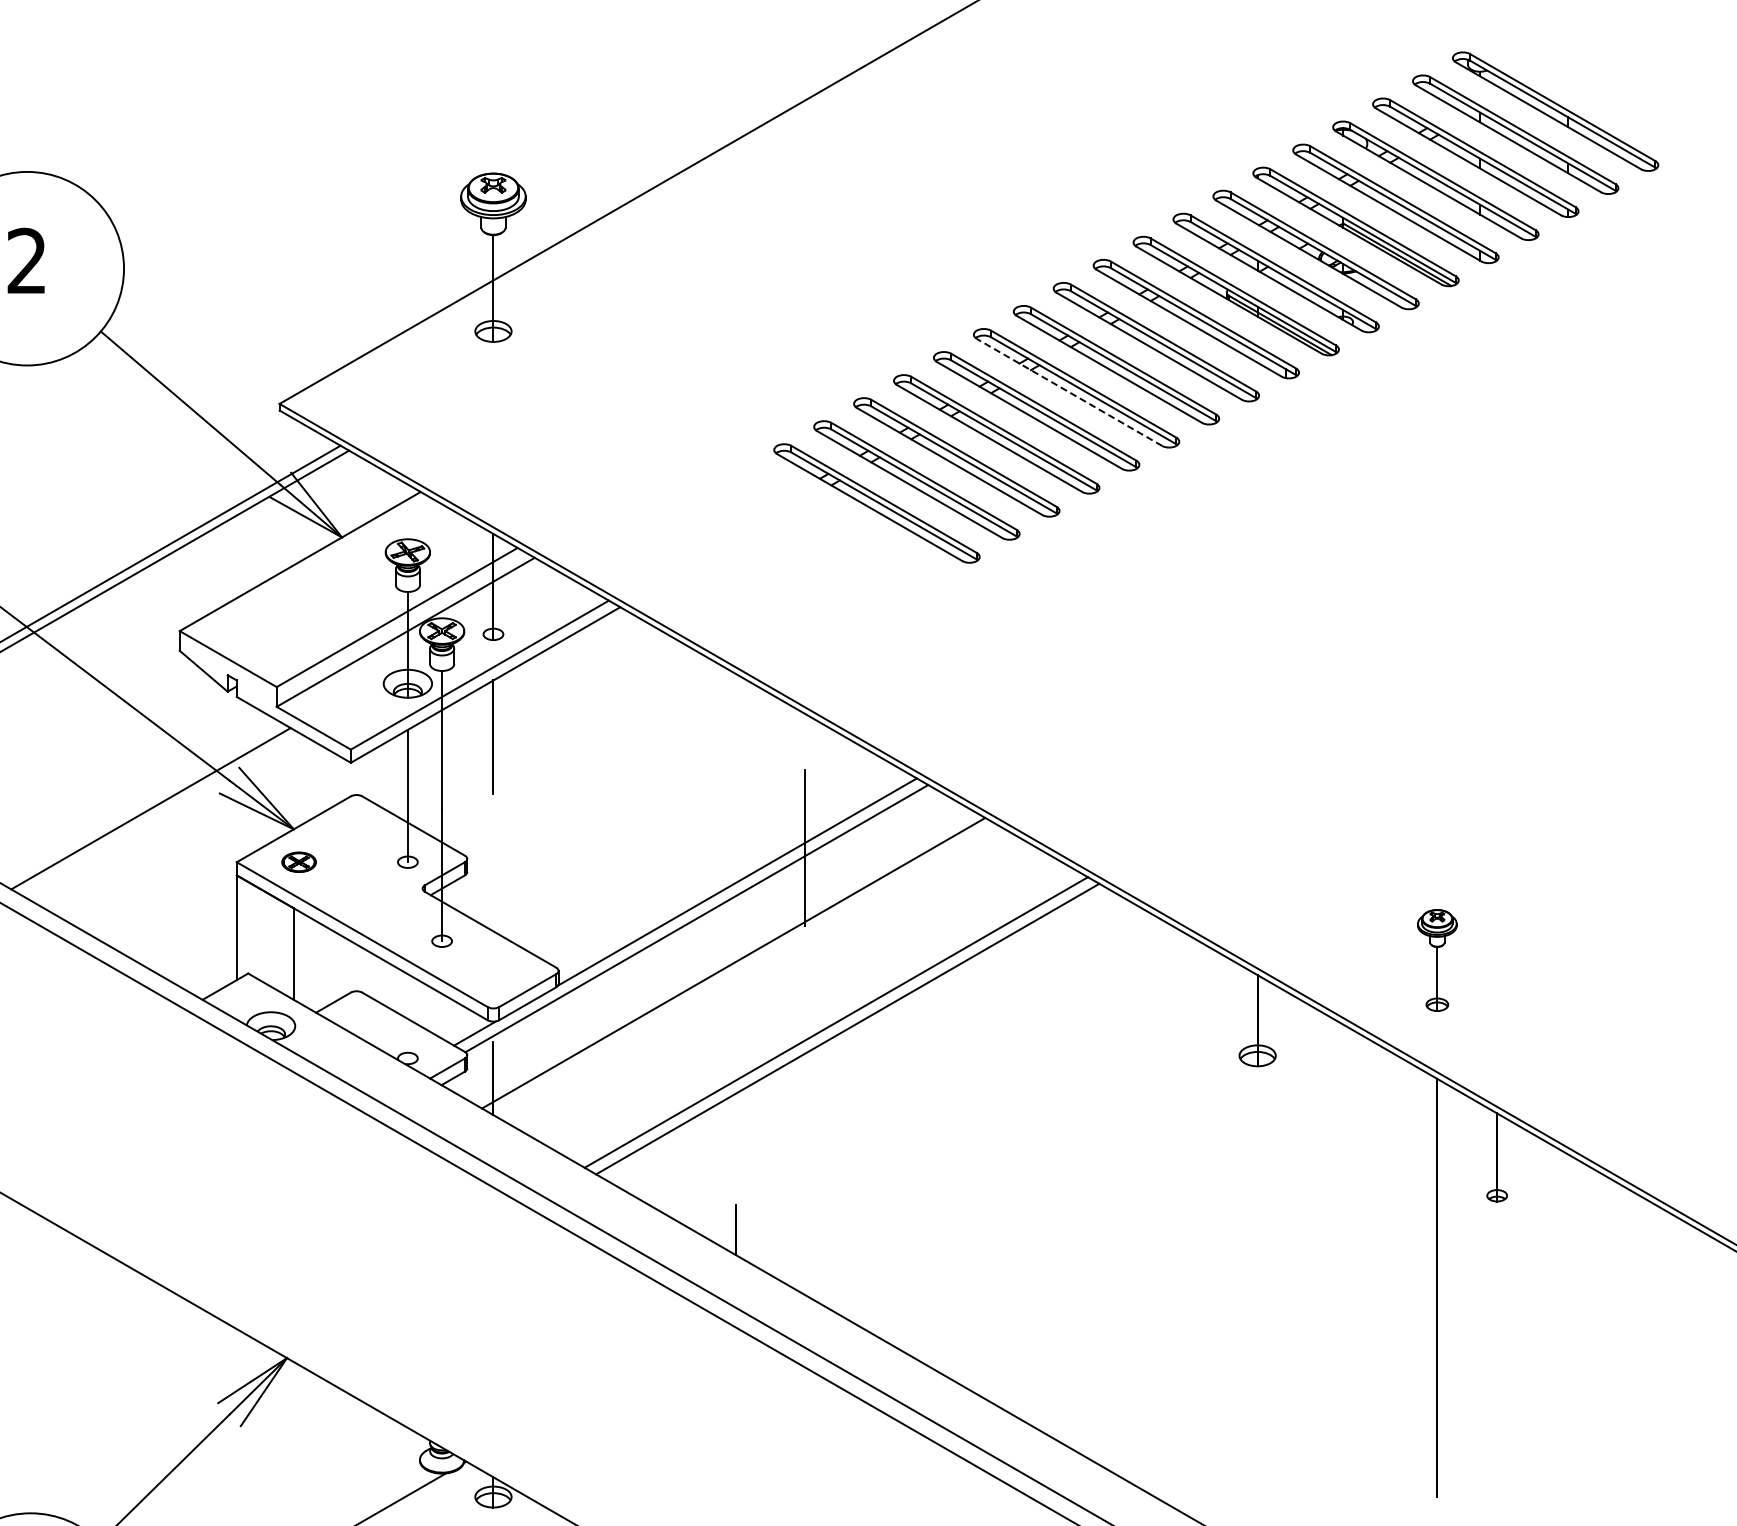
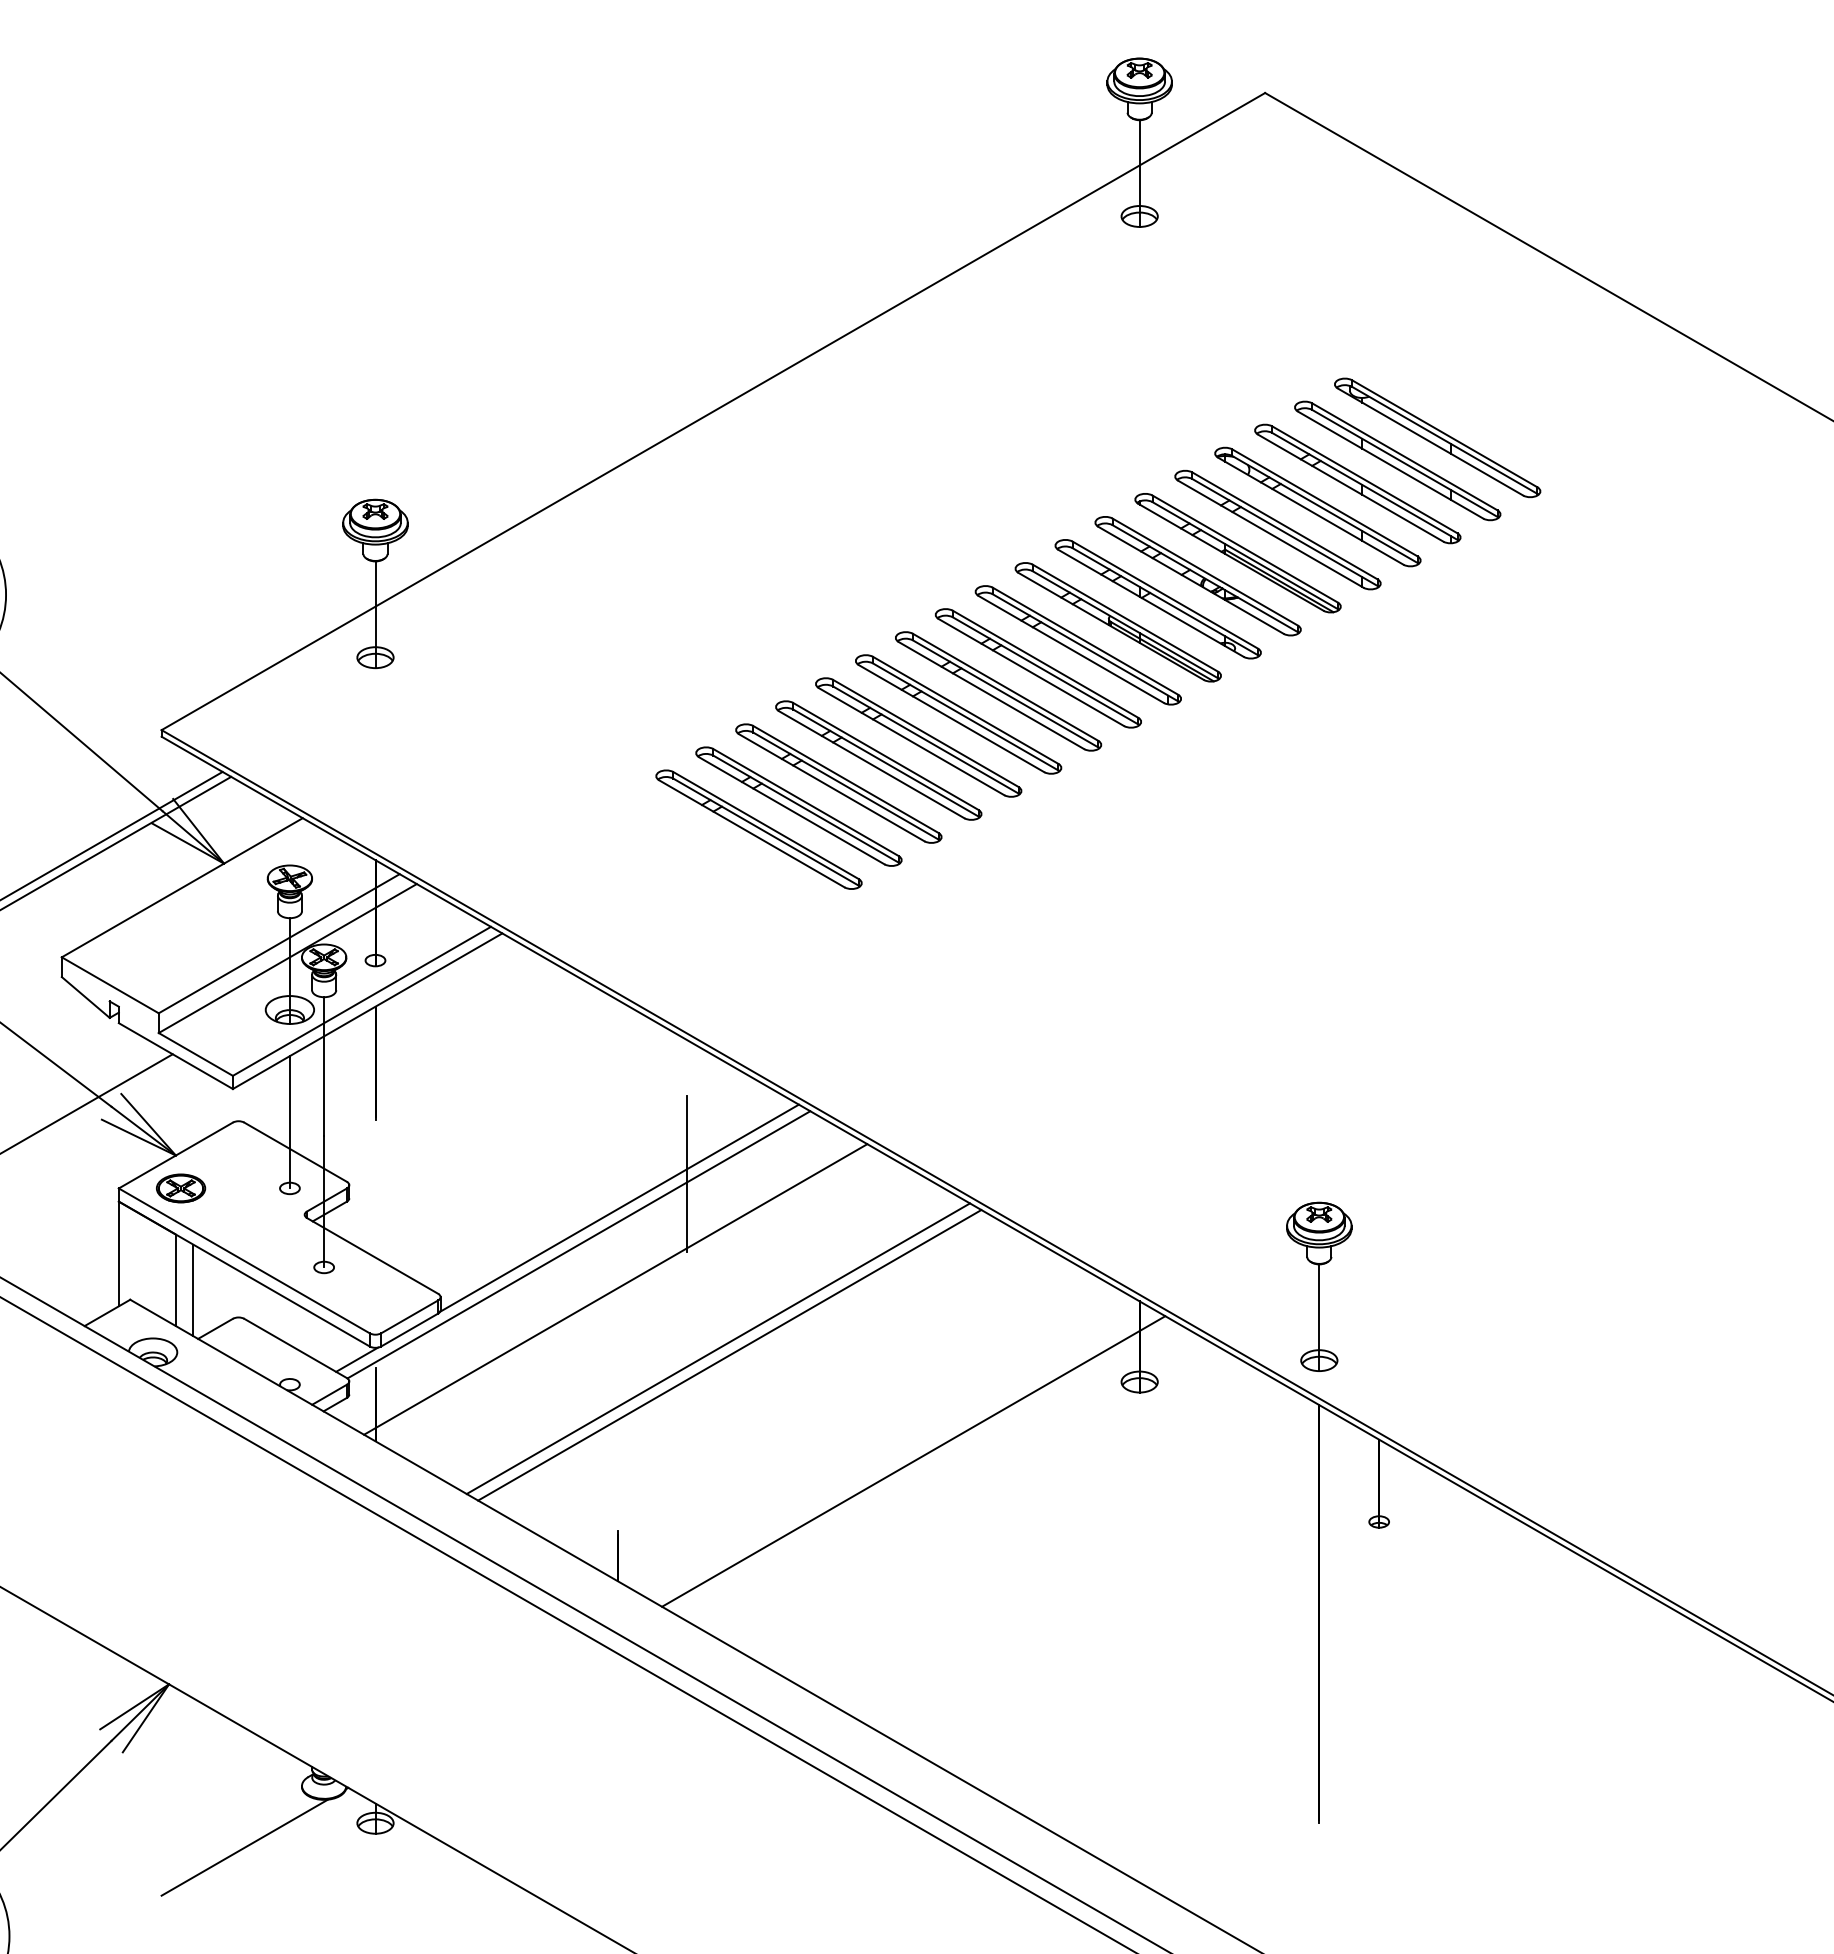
line: (1069, 392) -> (951, 718), dashed -> solid
part: (299, 862) -> (181, 1188), size x1.43
part: (1437, 960) -> (1319, 1286), size x1.67
line: (311, 964) -> (193, 1290), added
line: (1031, 1135) -> (913, 1461), added

